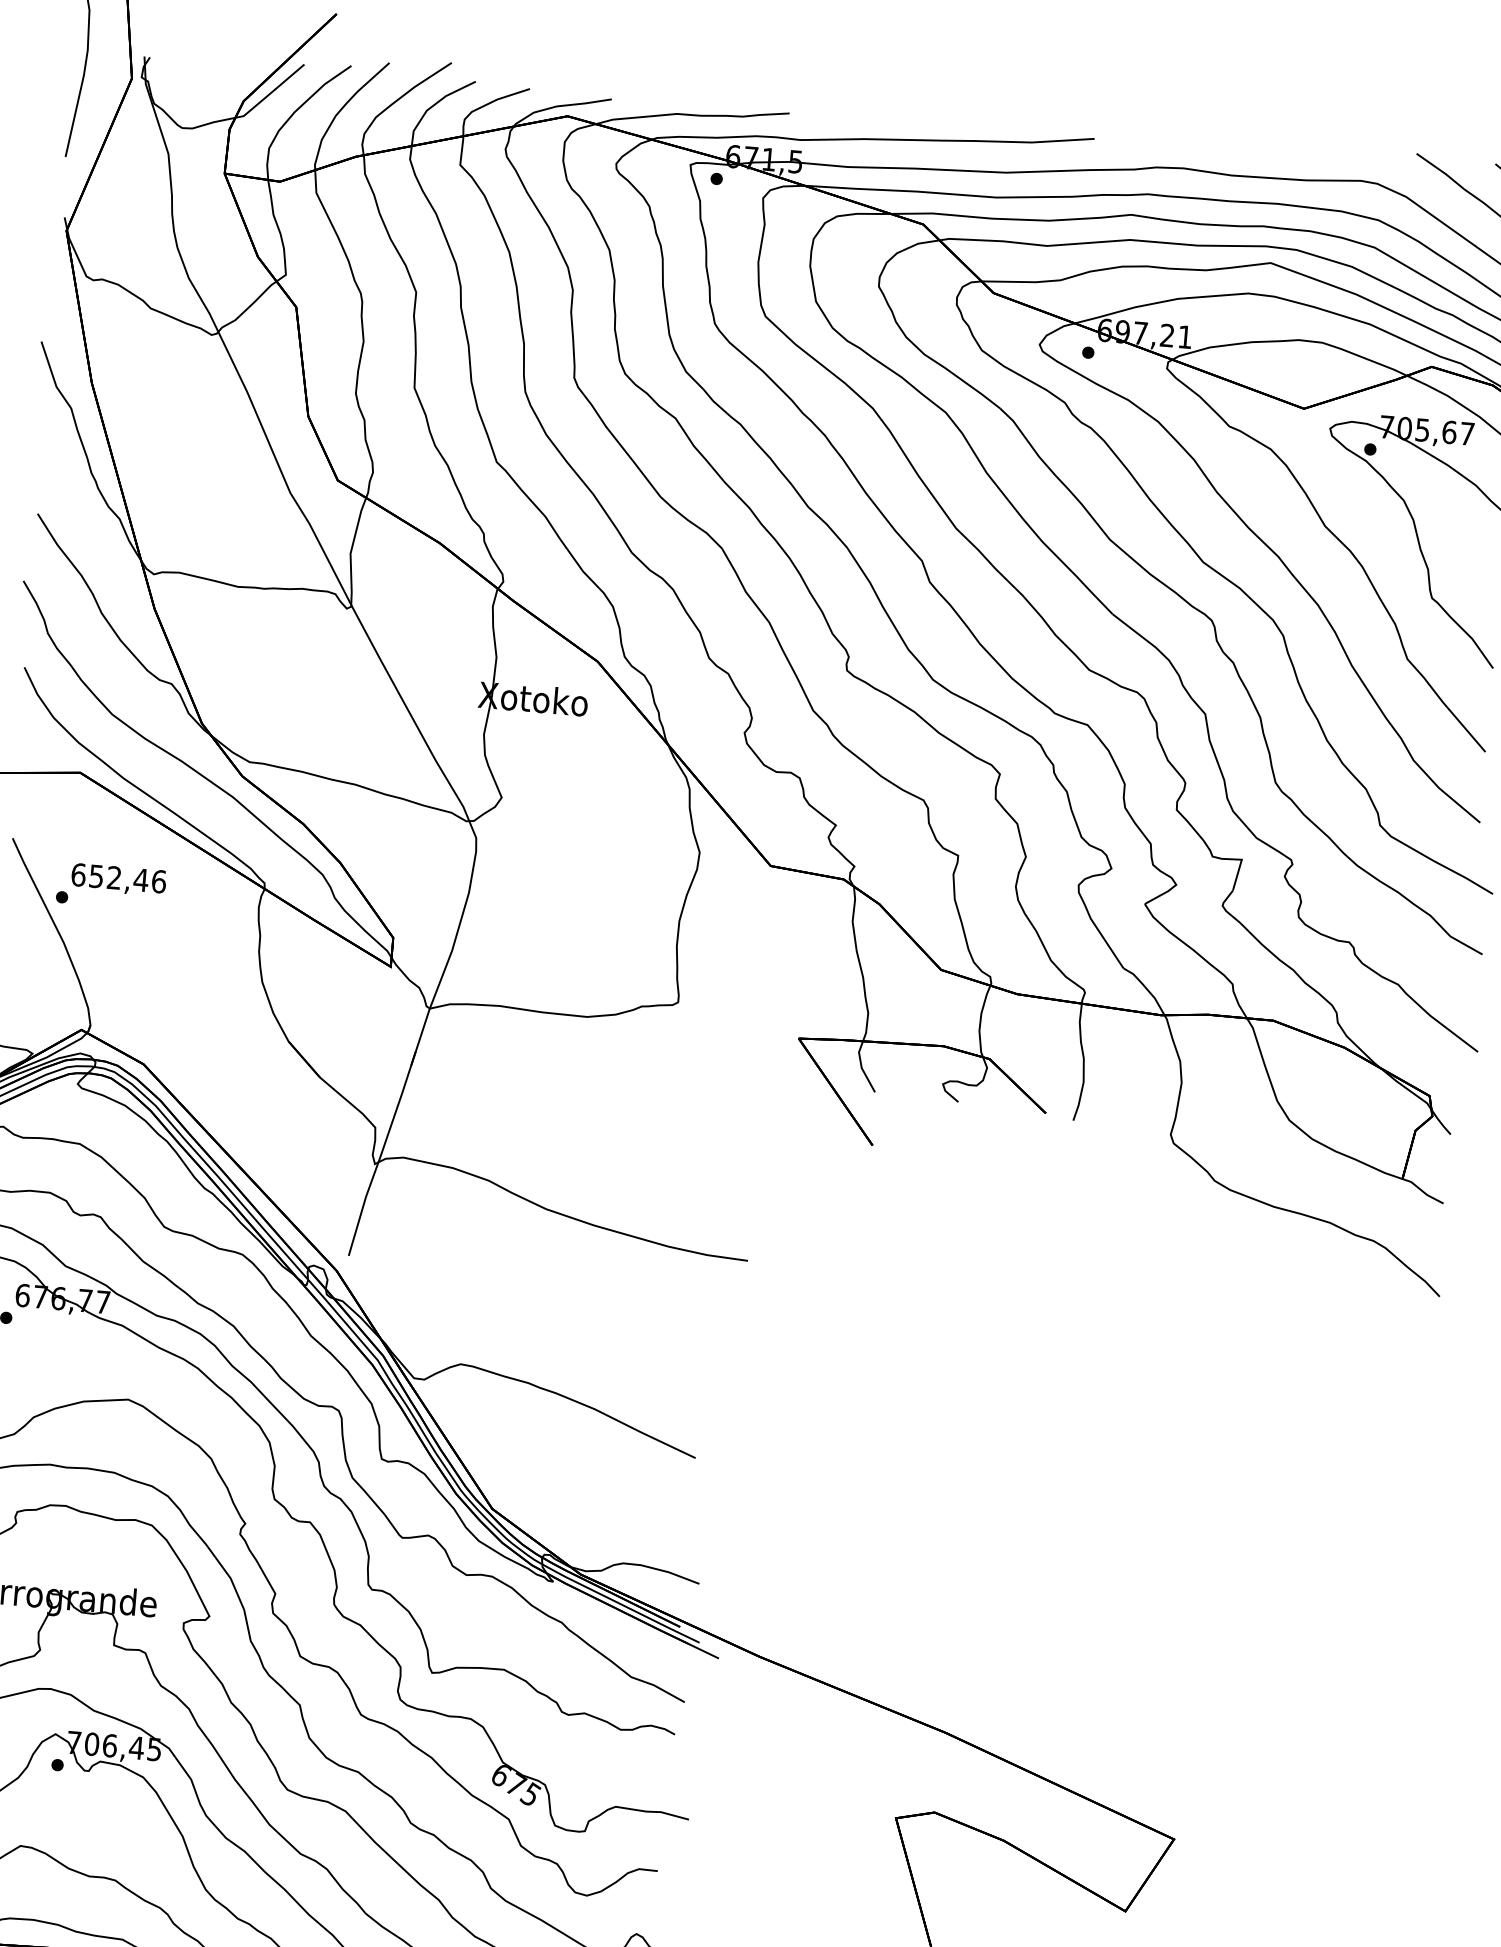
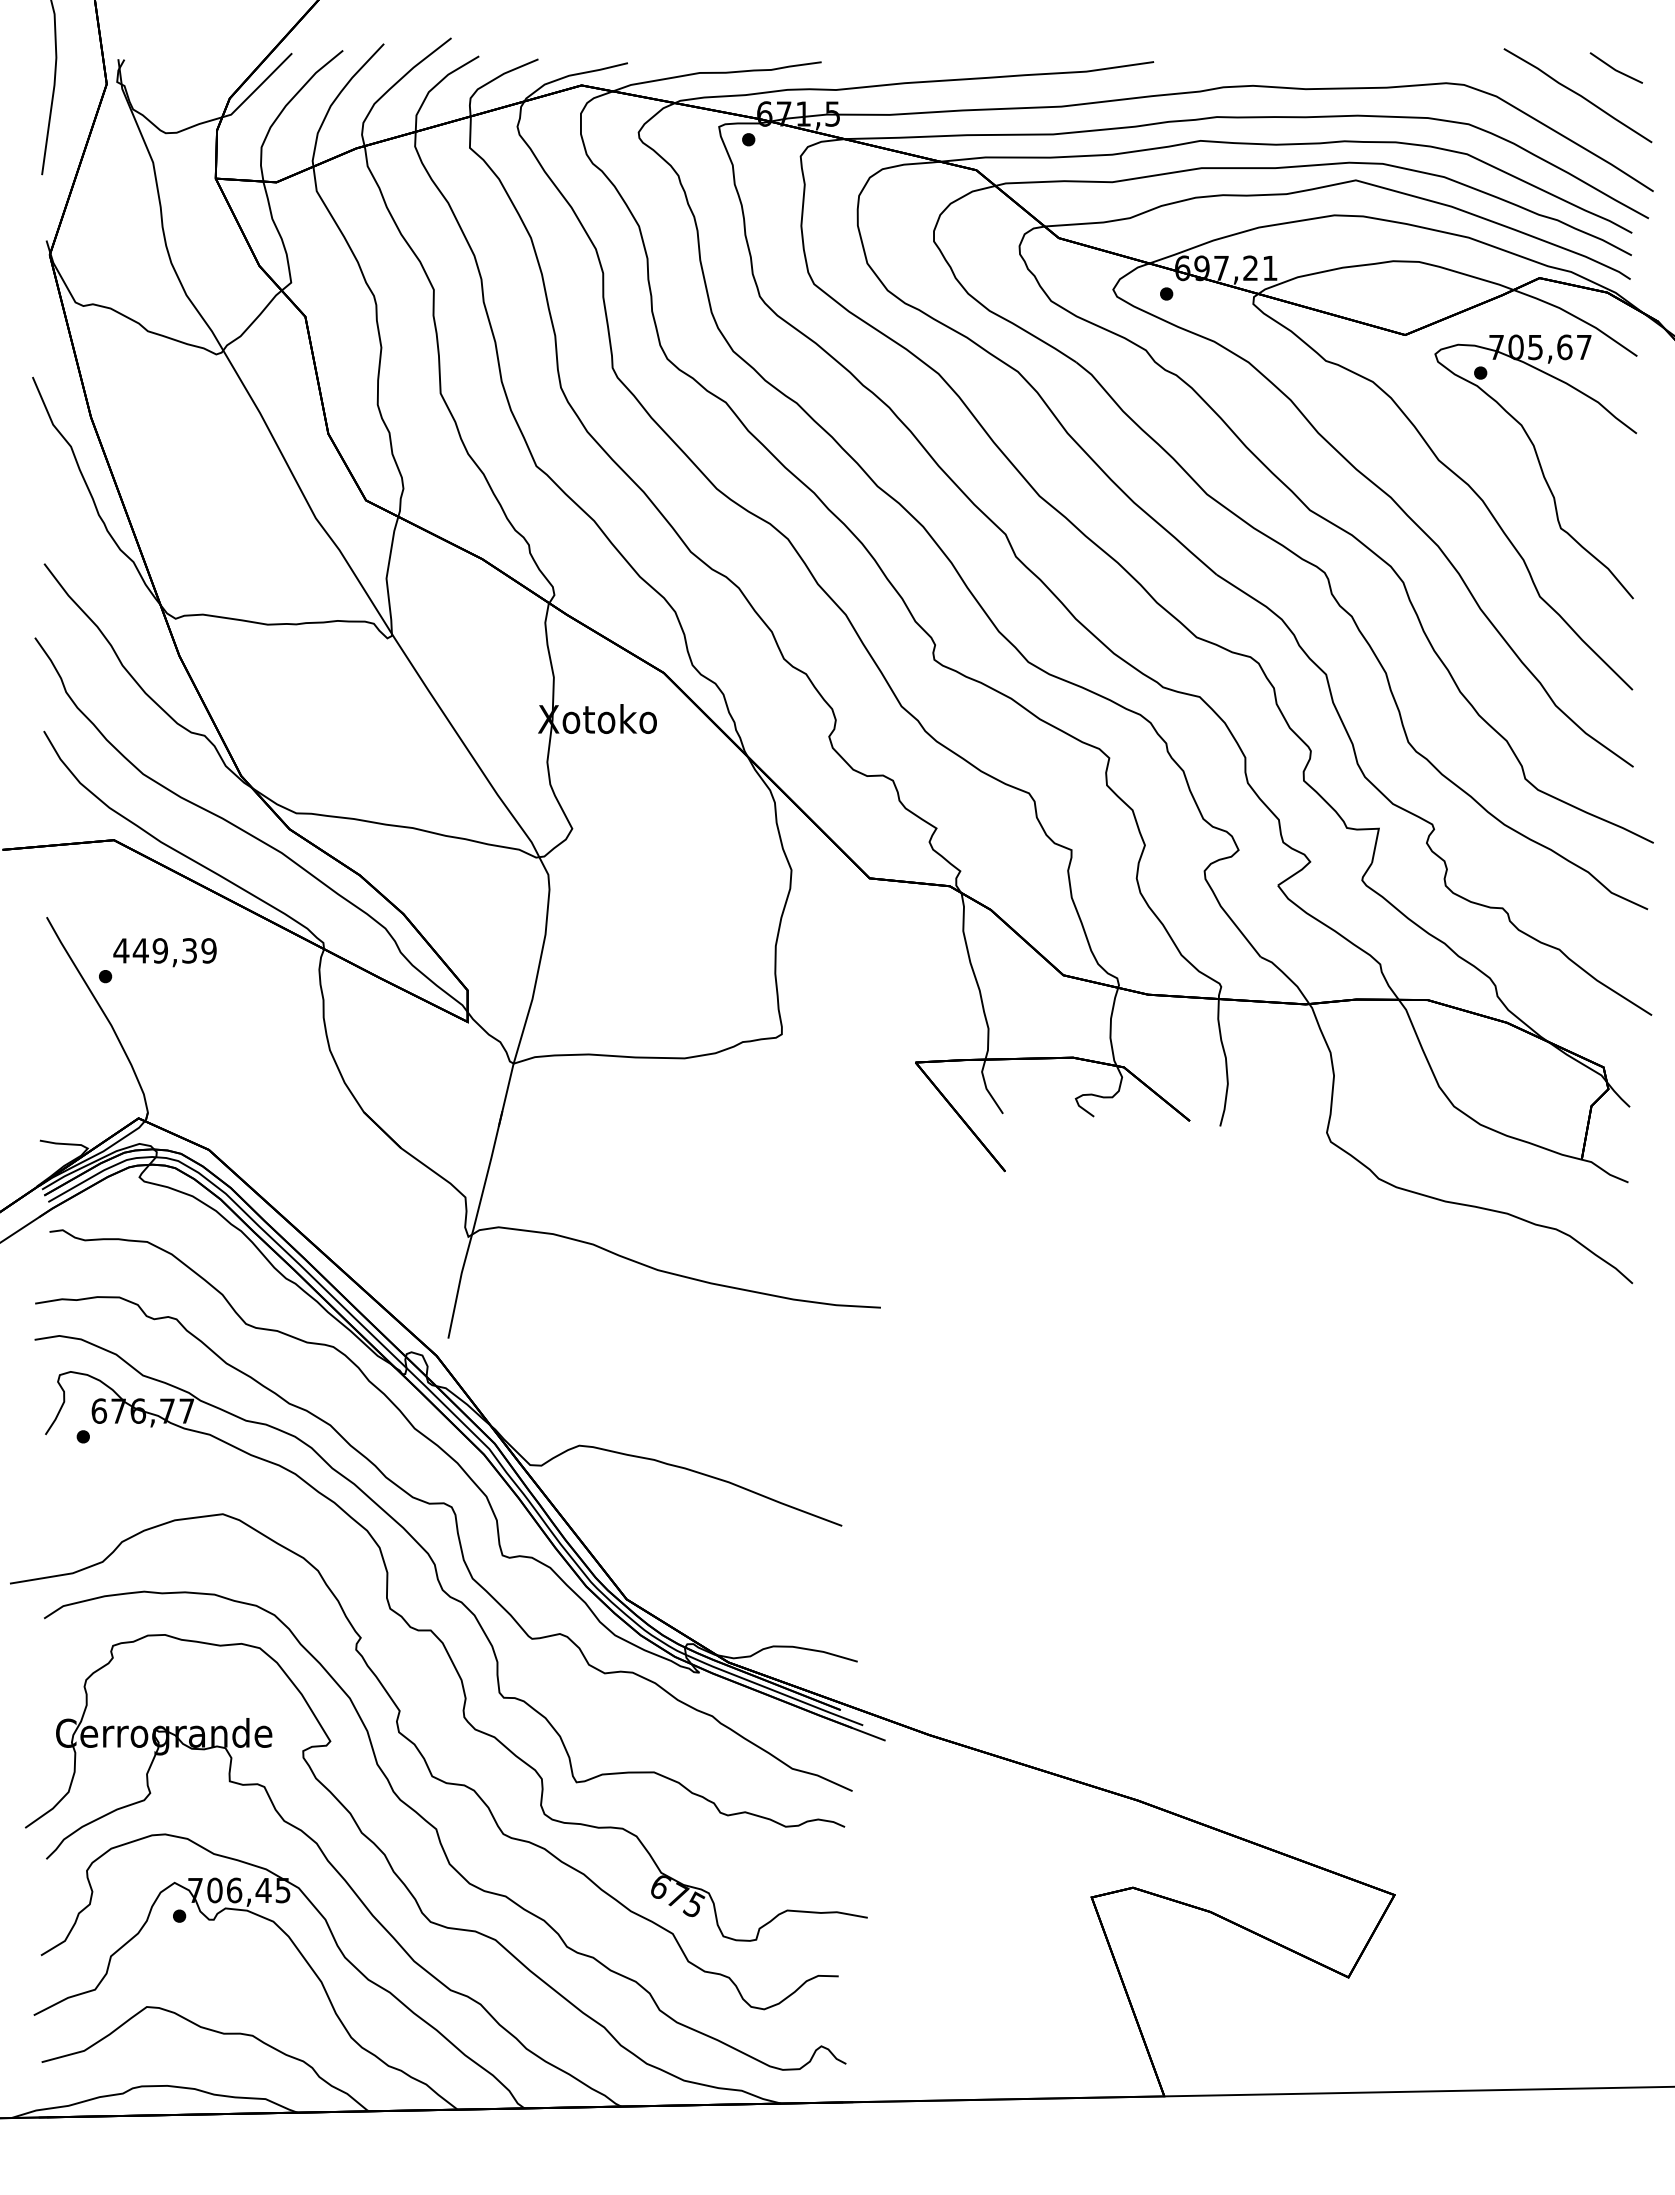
text: (118, 877) -> (164, 950), 652,46 -> 449,39

